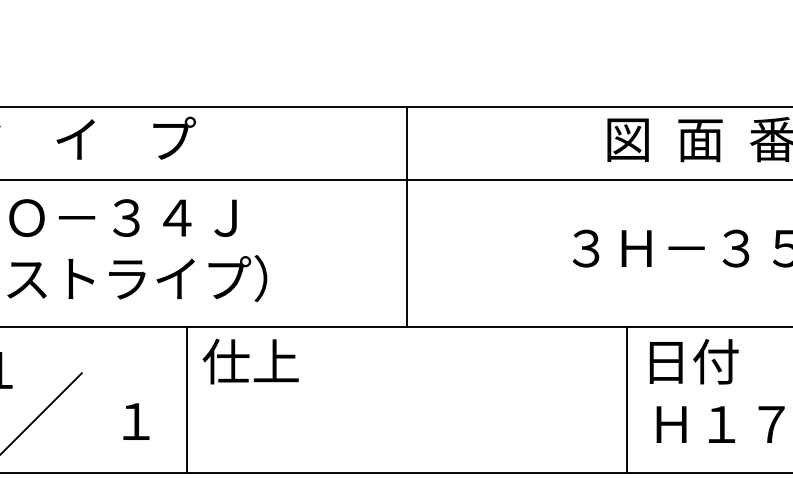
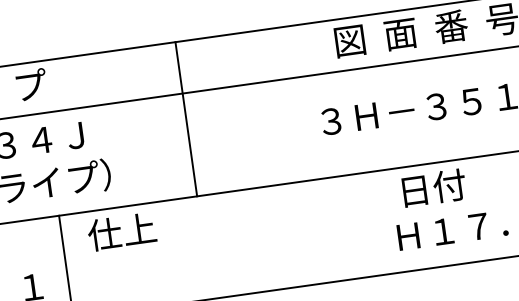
line: (406, 216) -> (186, 119), moved
text: (250, 361) -> (121, 231), moved
text: (693, 361) -> (433, 187), moved
line: (626, 399) -> (374, 223), removed

